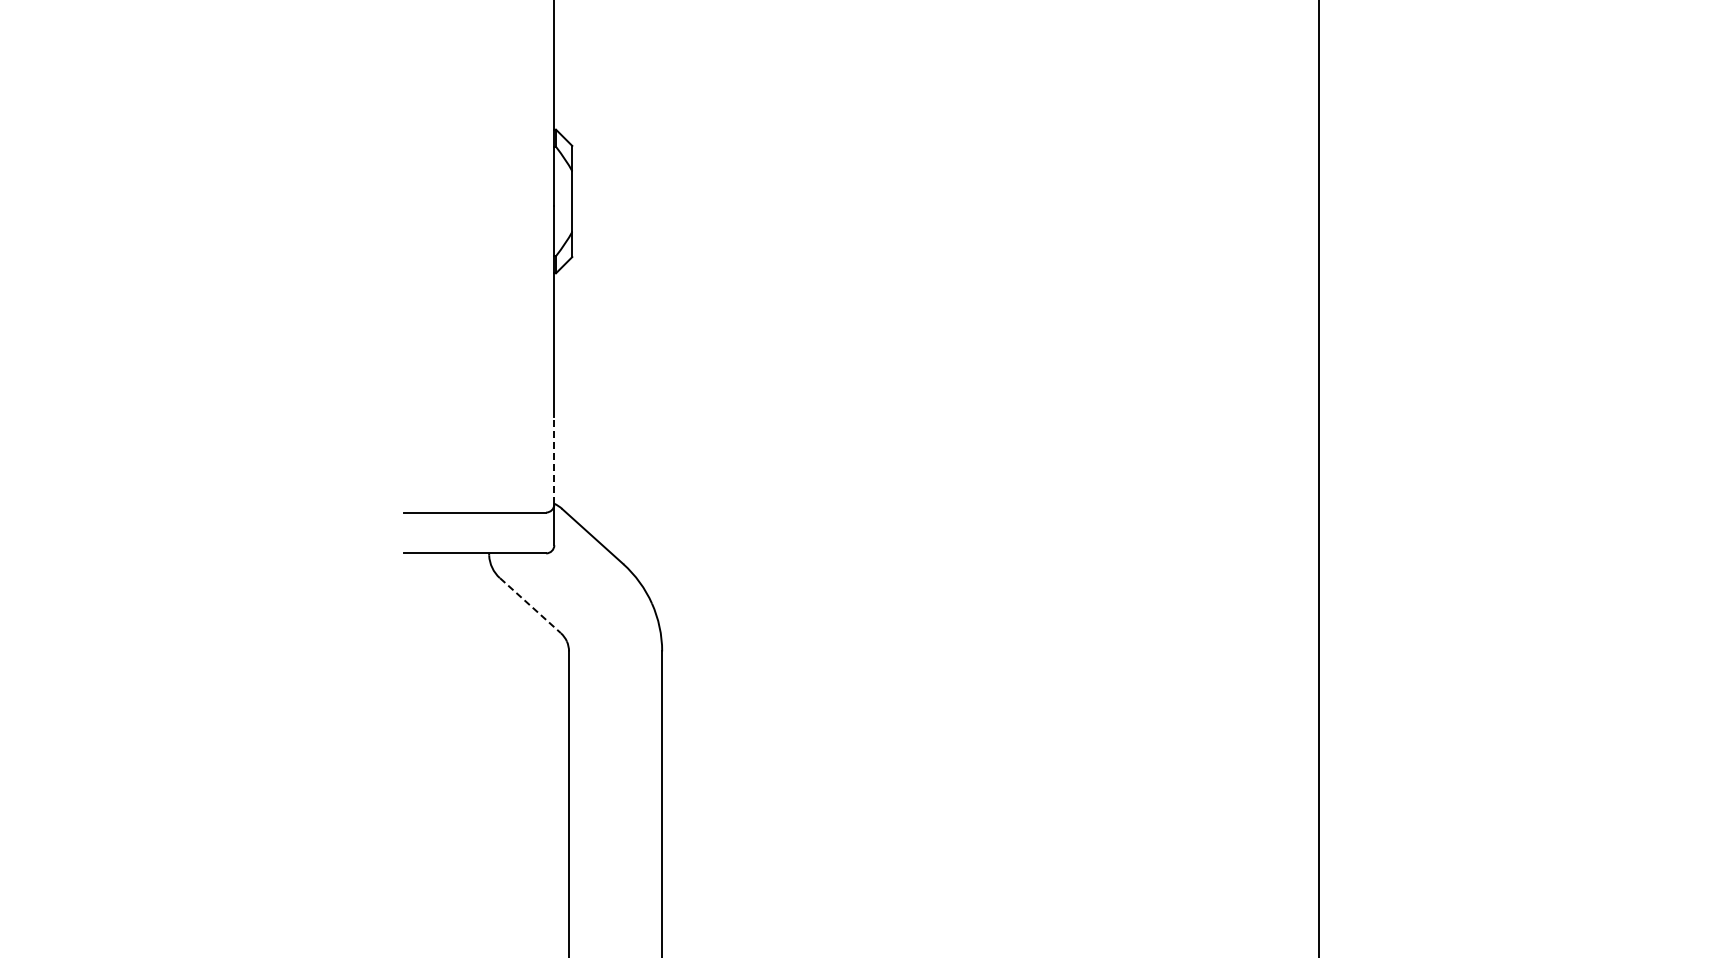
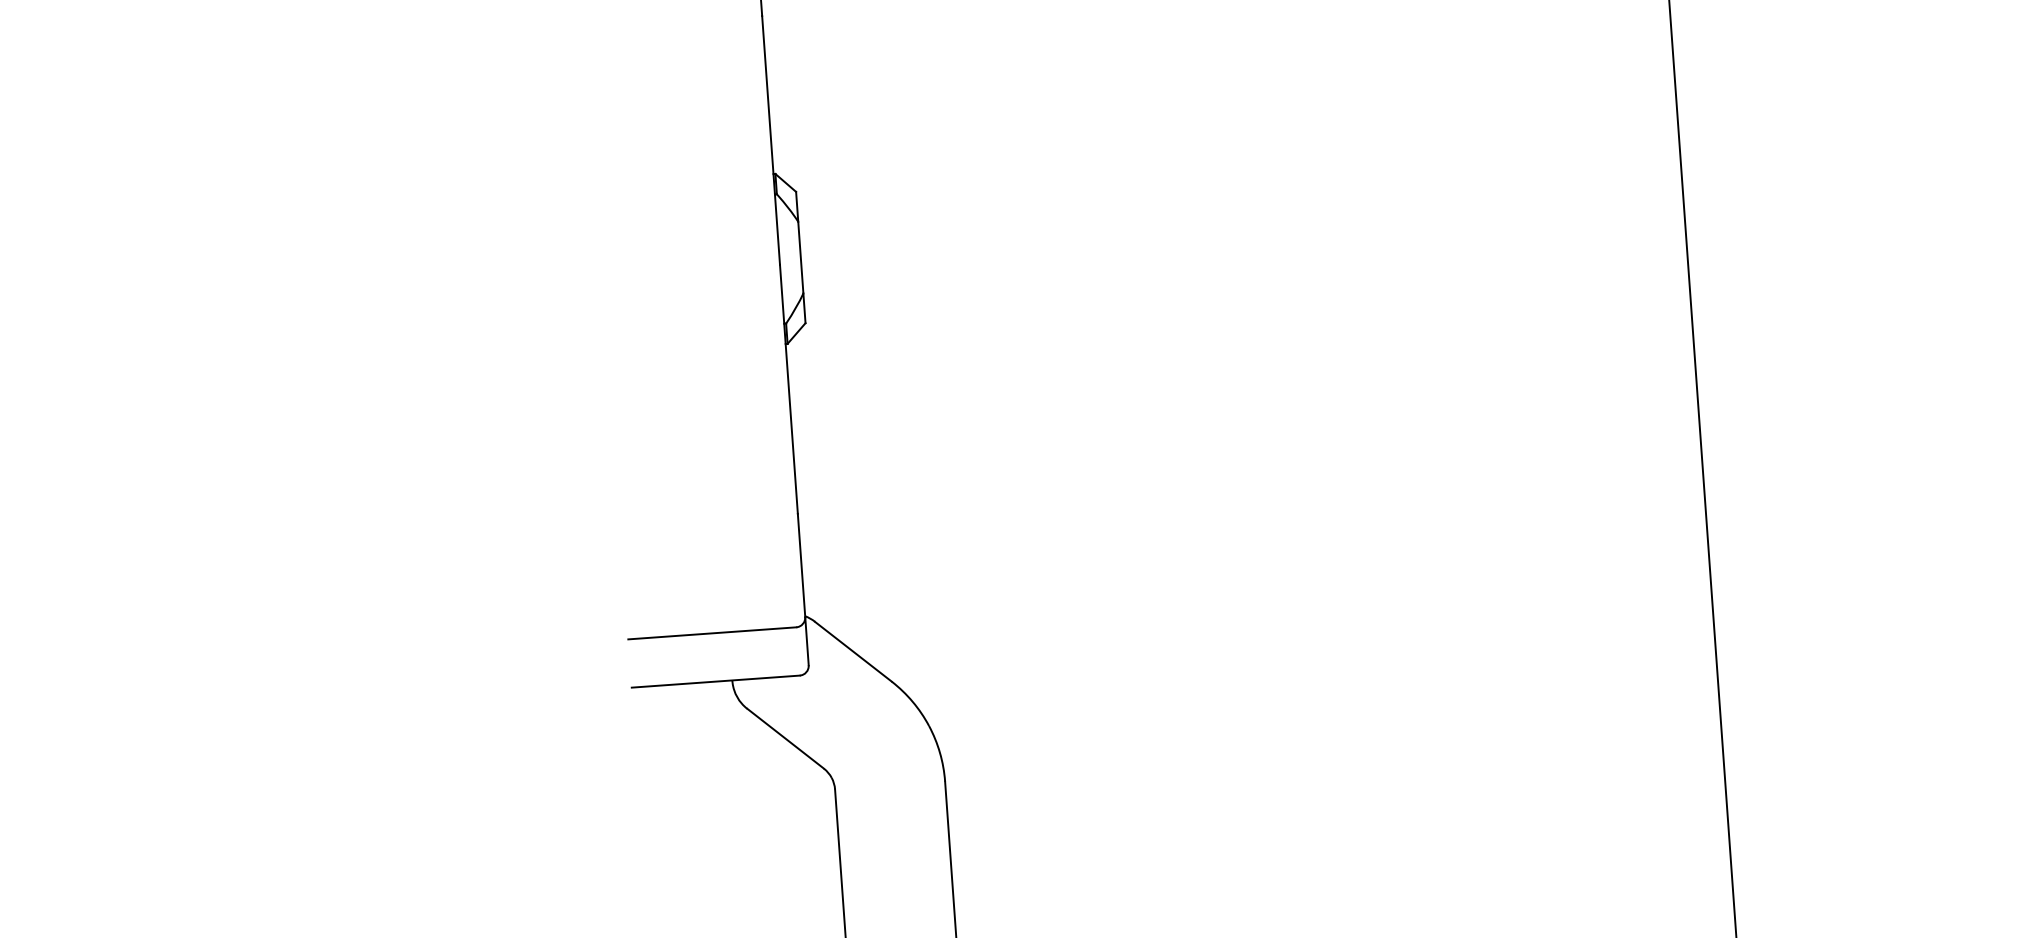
line: (554, 460) -> (801, 565), dashed -> solid
line: (530, 605) -> (785, 738), dashed -> solid

